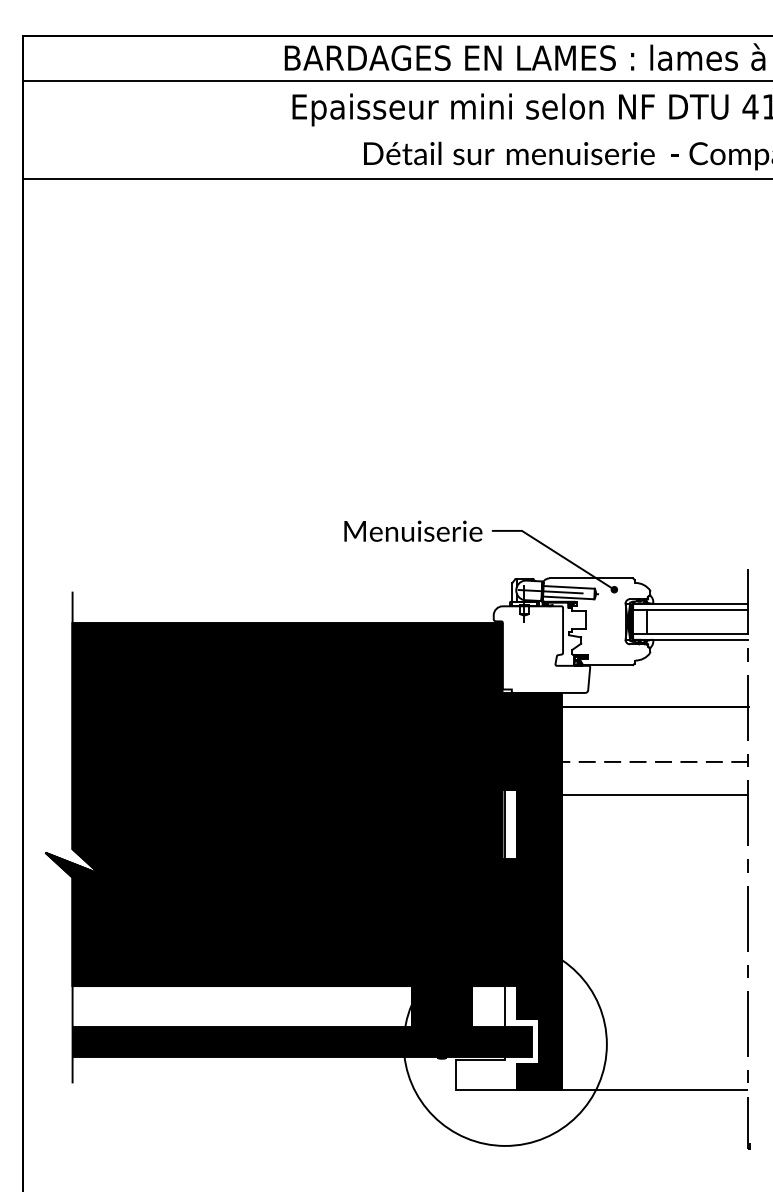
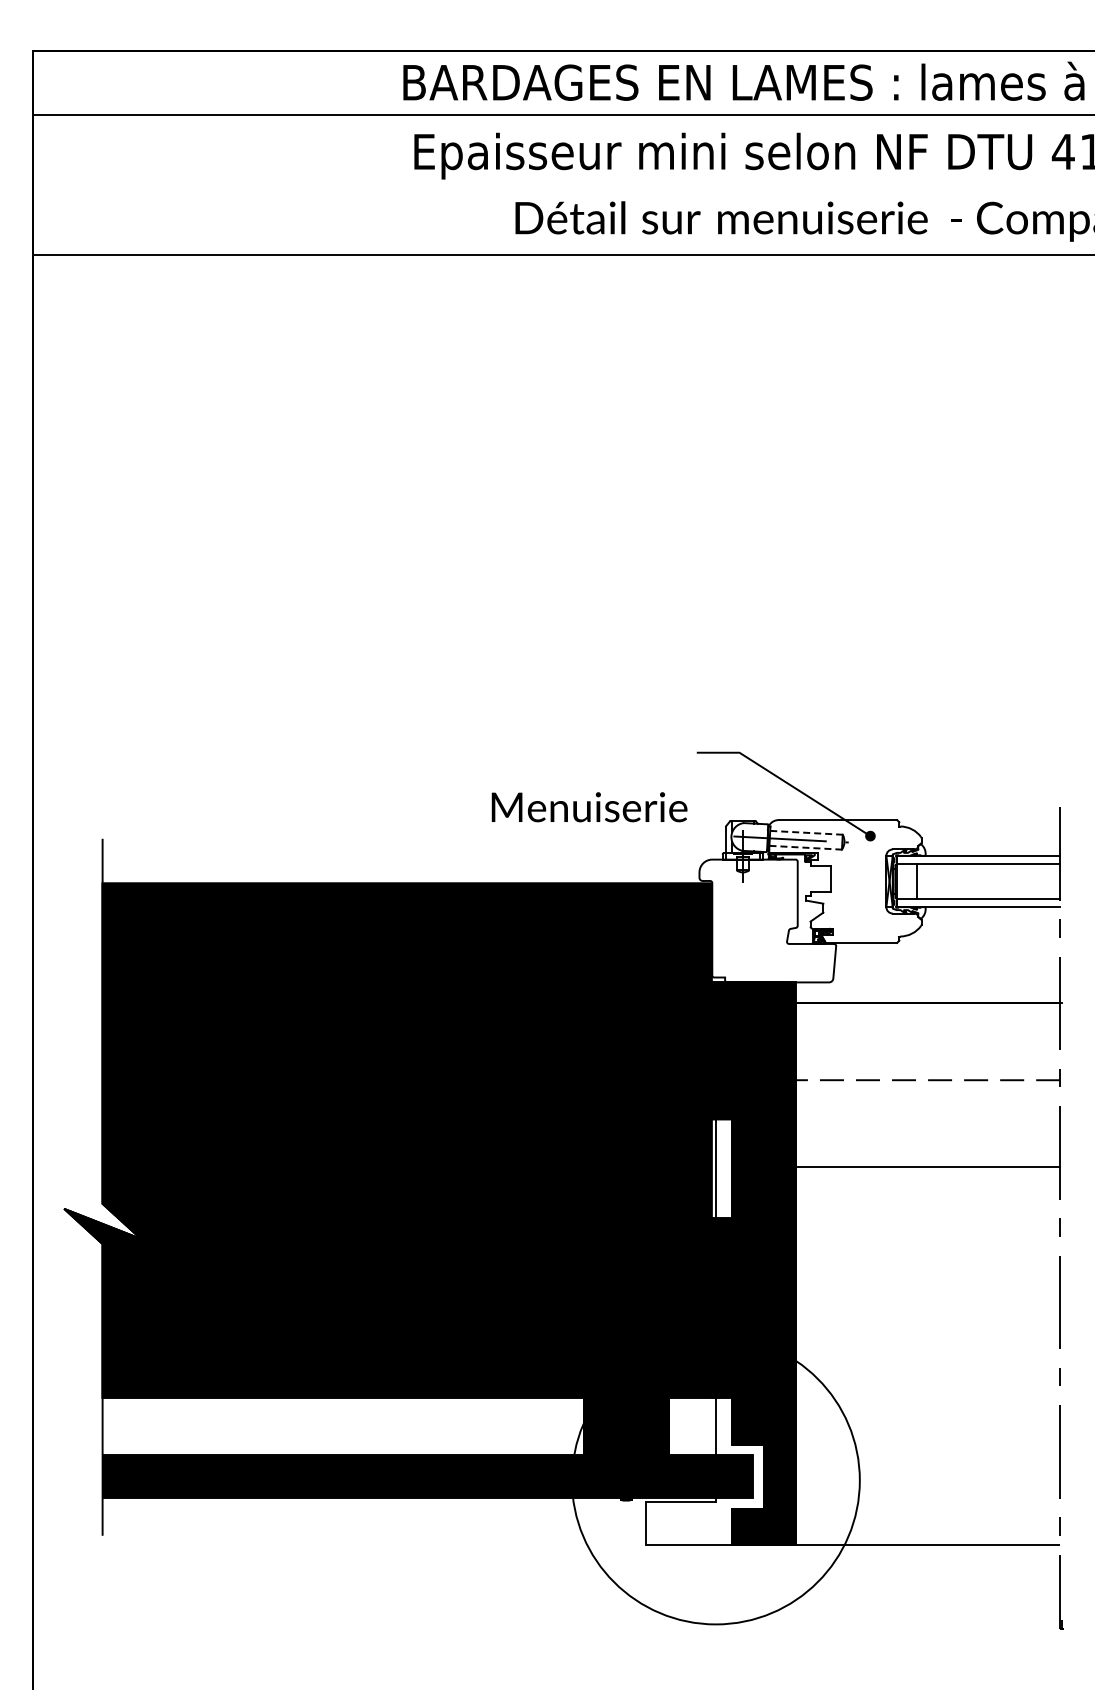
text: (413, 531) -> (589, 807), moved
line: (569, 587) -> (806, 832), solid -> dashed
line: (569, 597) -> (806, 847), solid -> dashed
line: (651, 795) -> (923, 1166), moved

